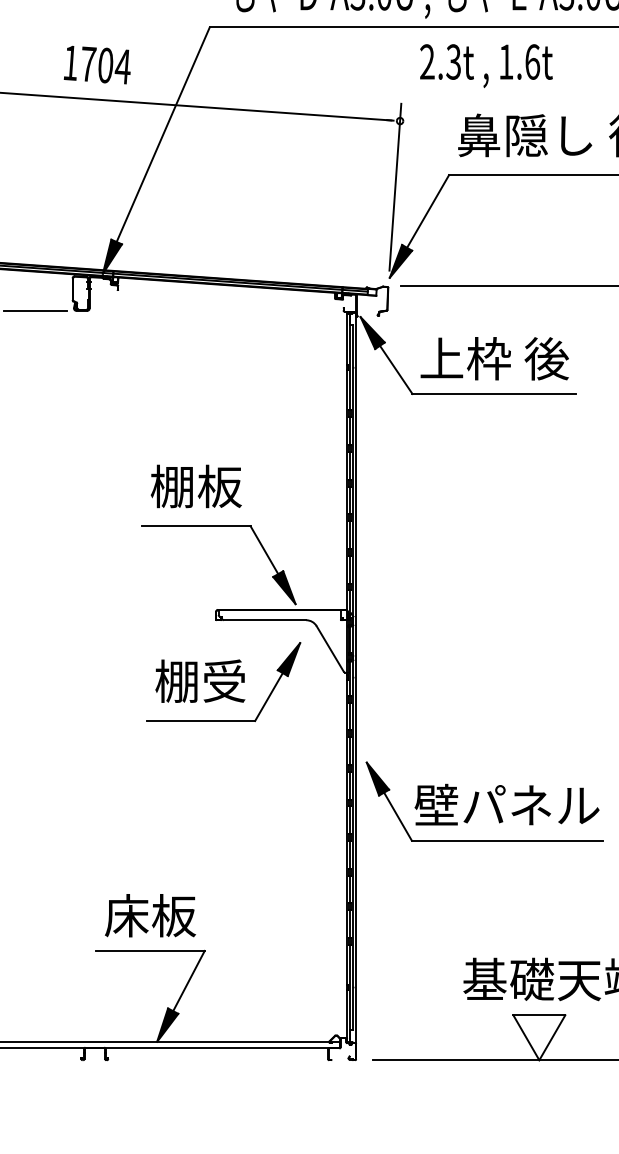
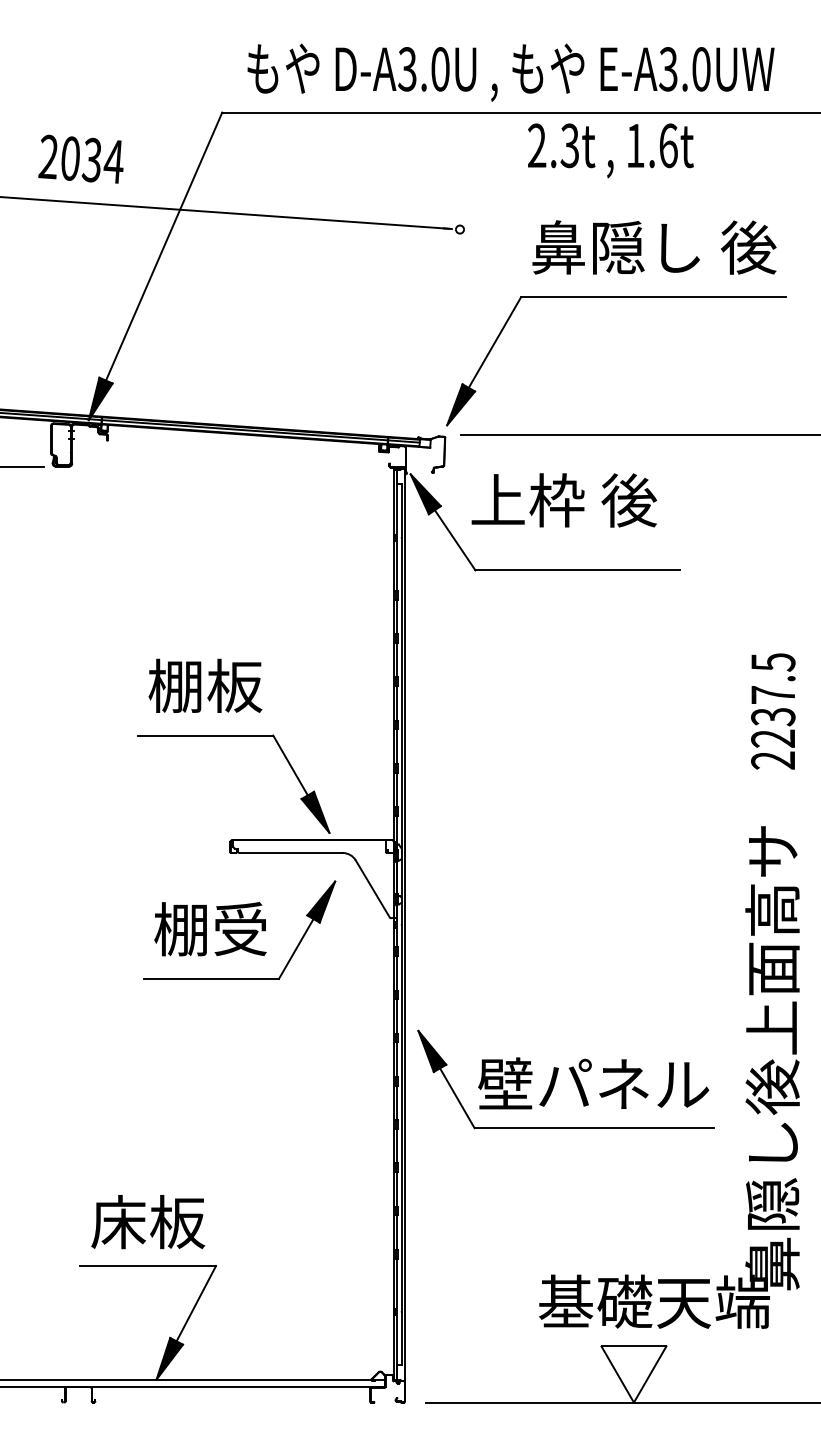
text: (87, 64) -> (69, 158), 1704 -> 2034
text: (486, 65) -> (610, 150), moved
line: (394, 186) -> (453, 311), removed
text: (494, 358) -> (563, 500), moved

